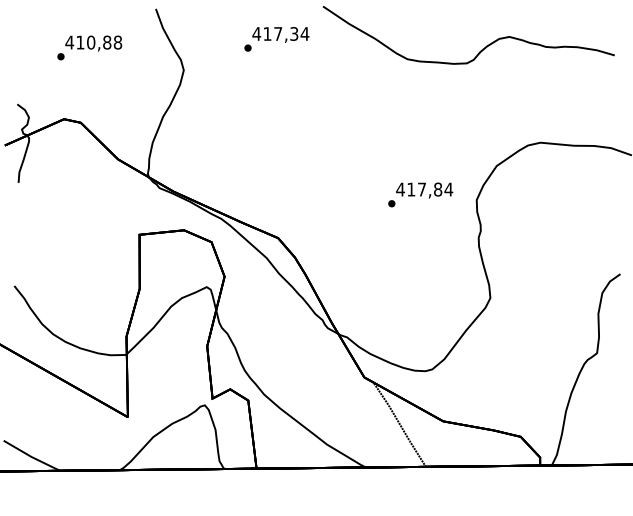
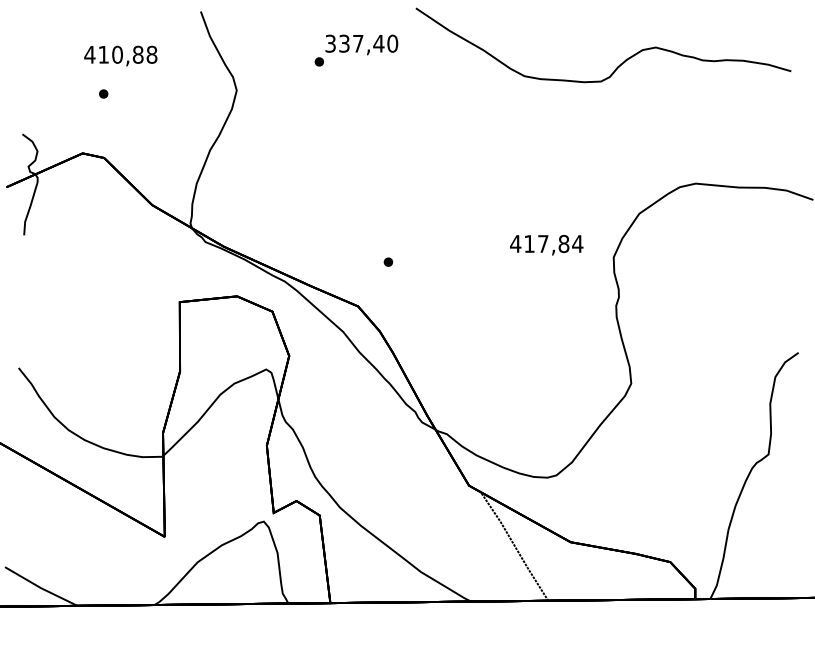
text: (280, 33) -> (361, 43), 417,34 -> 337,40
part: (60, 56) -> (103, 93), moved
part: (391, 203) -> (388, 261), moved

